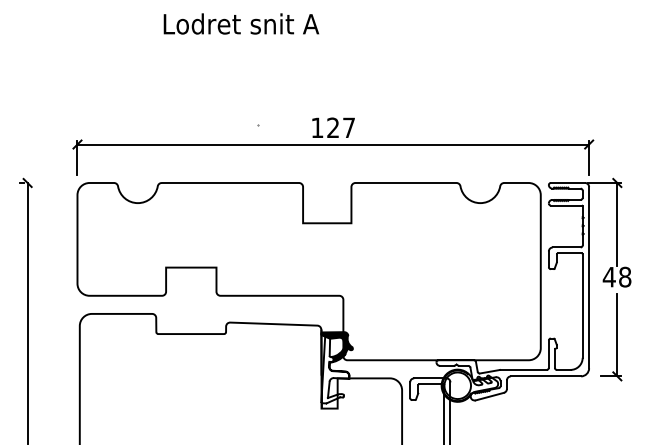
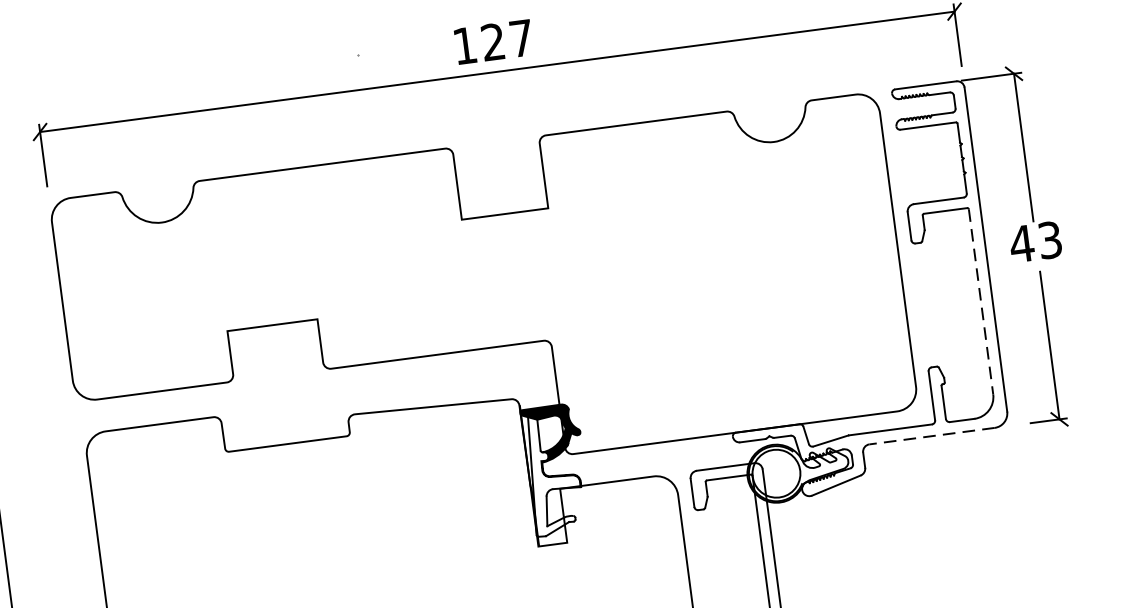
text: (625, 276) -> (1050, 238), 48 -> 43
line: (582, 306) -> (980, 302), solid -> dashed
line: (545, 376) -> (931, 436), solid -> dashed

